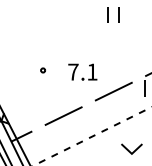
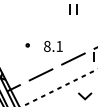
text: (73, 72) -> (47, 46), 7.1 -> 8.1

